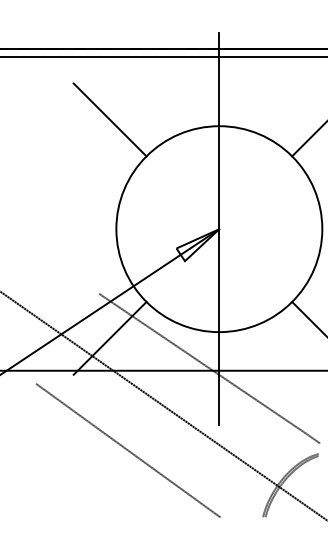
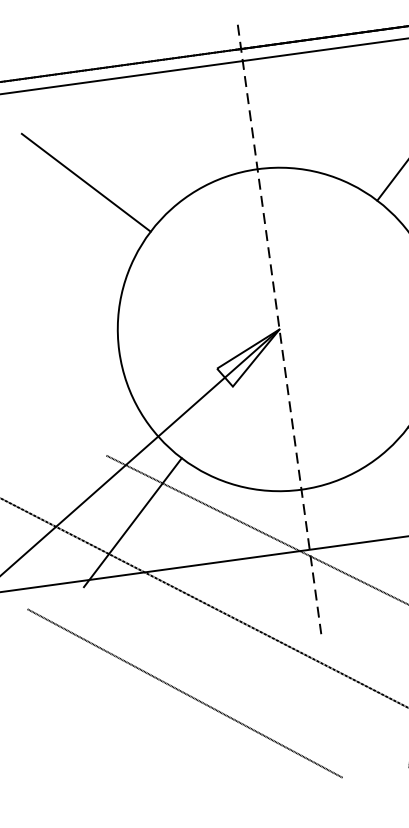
line: (219, 229) -> (279, 329), solid -> dashed

